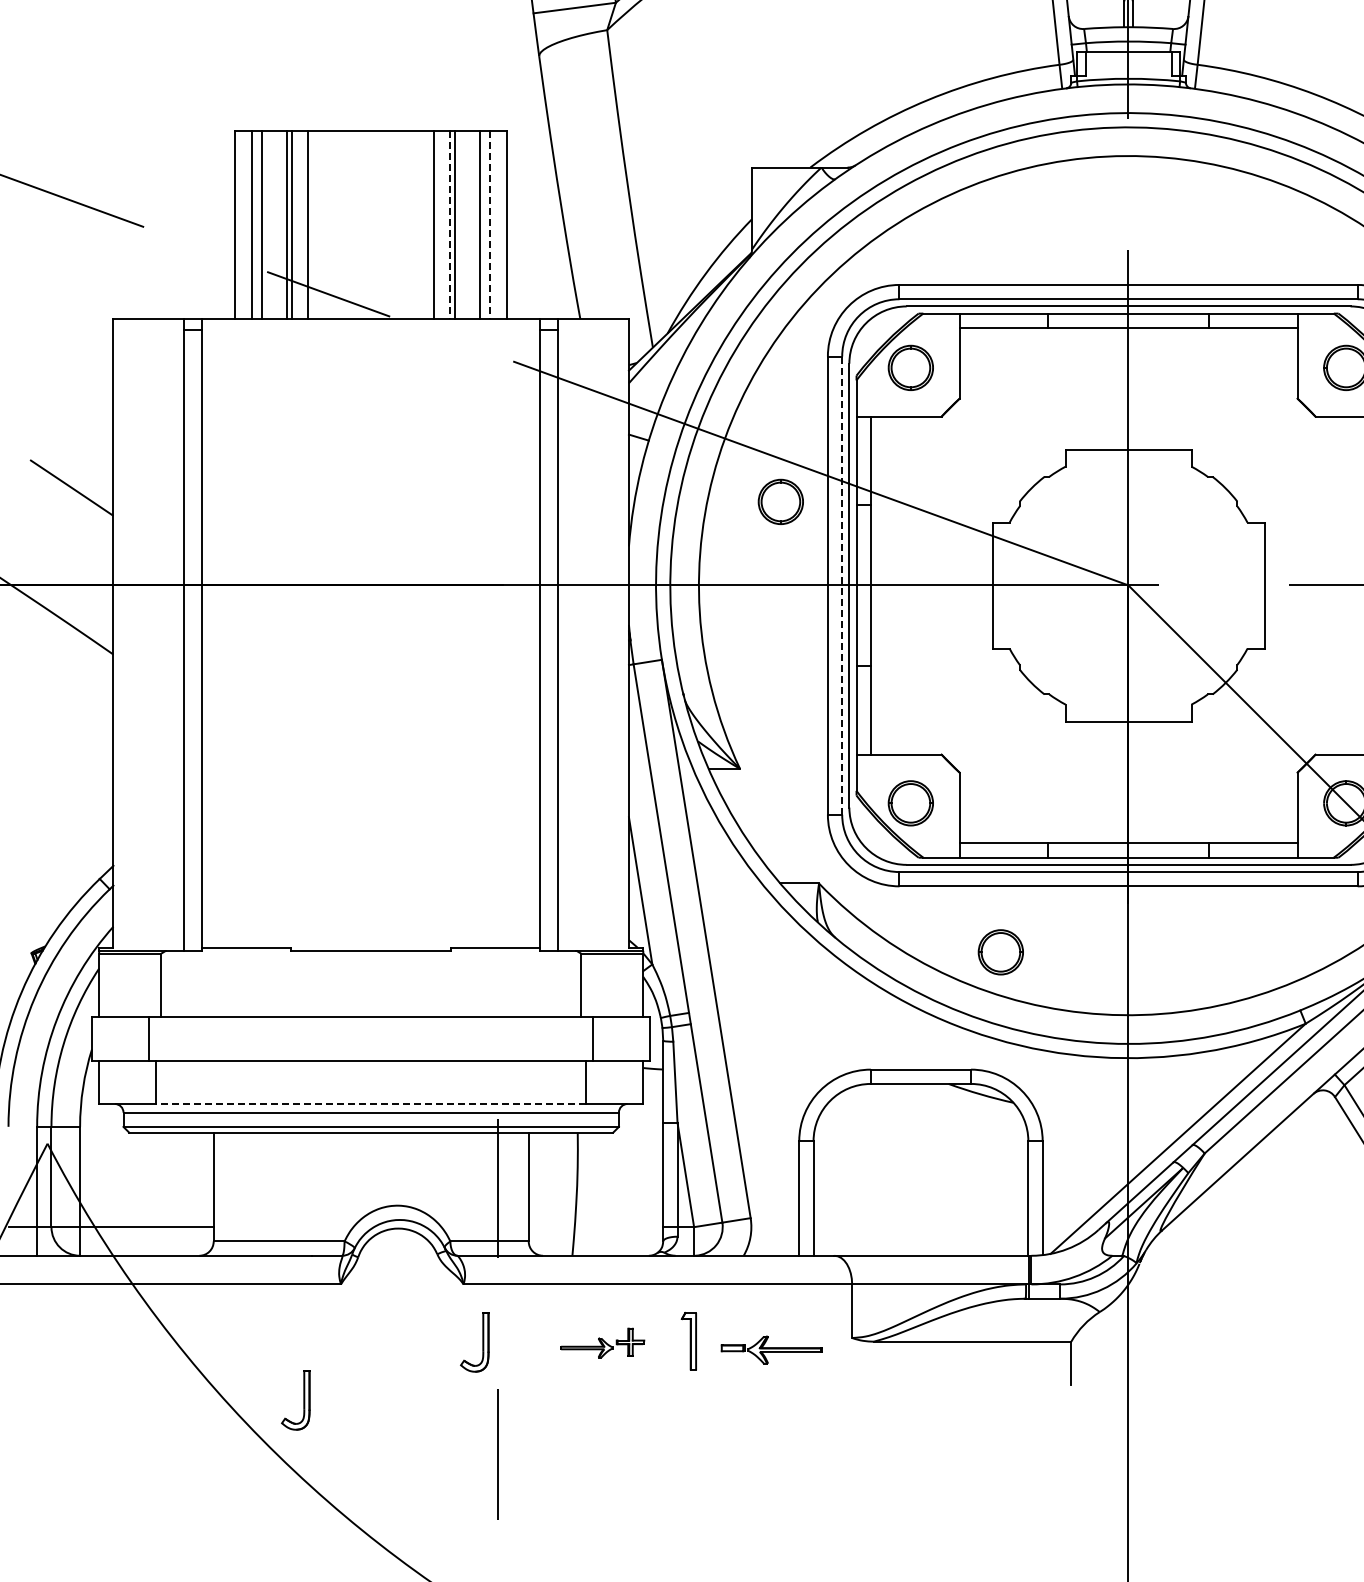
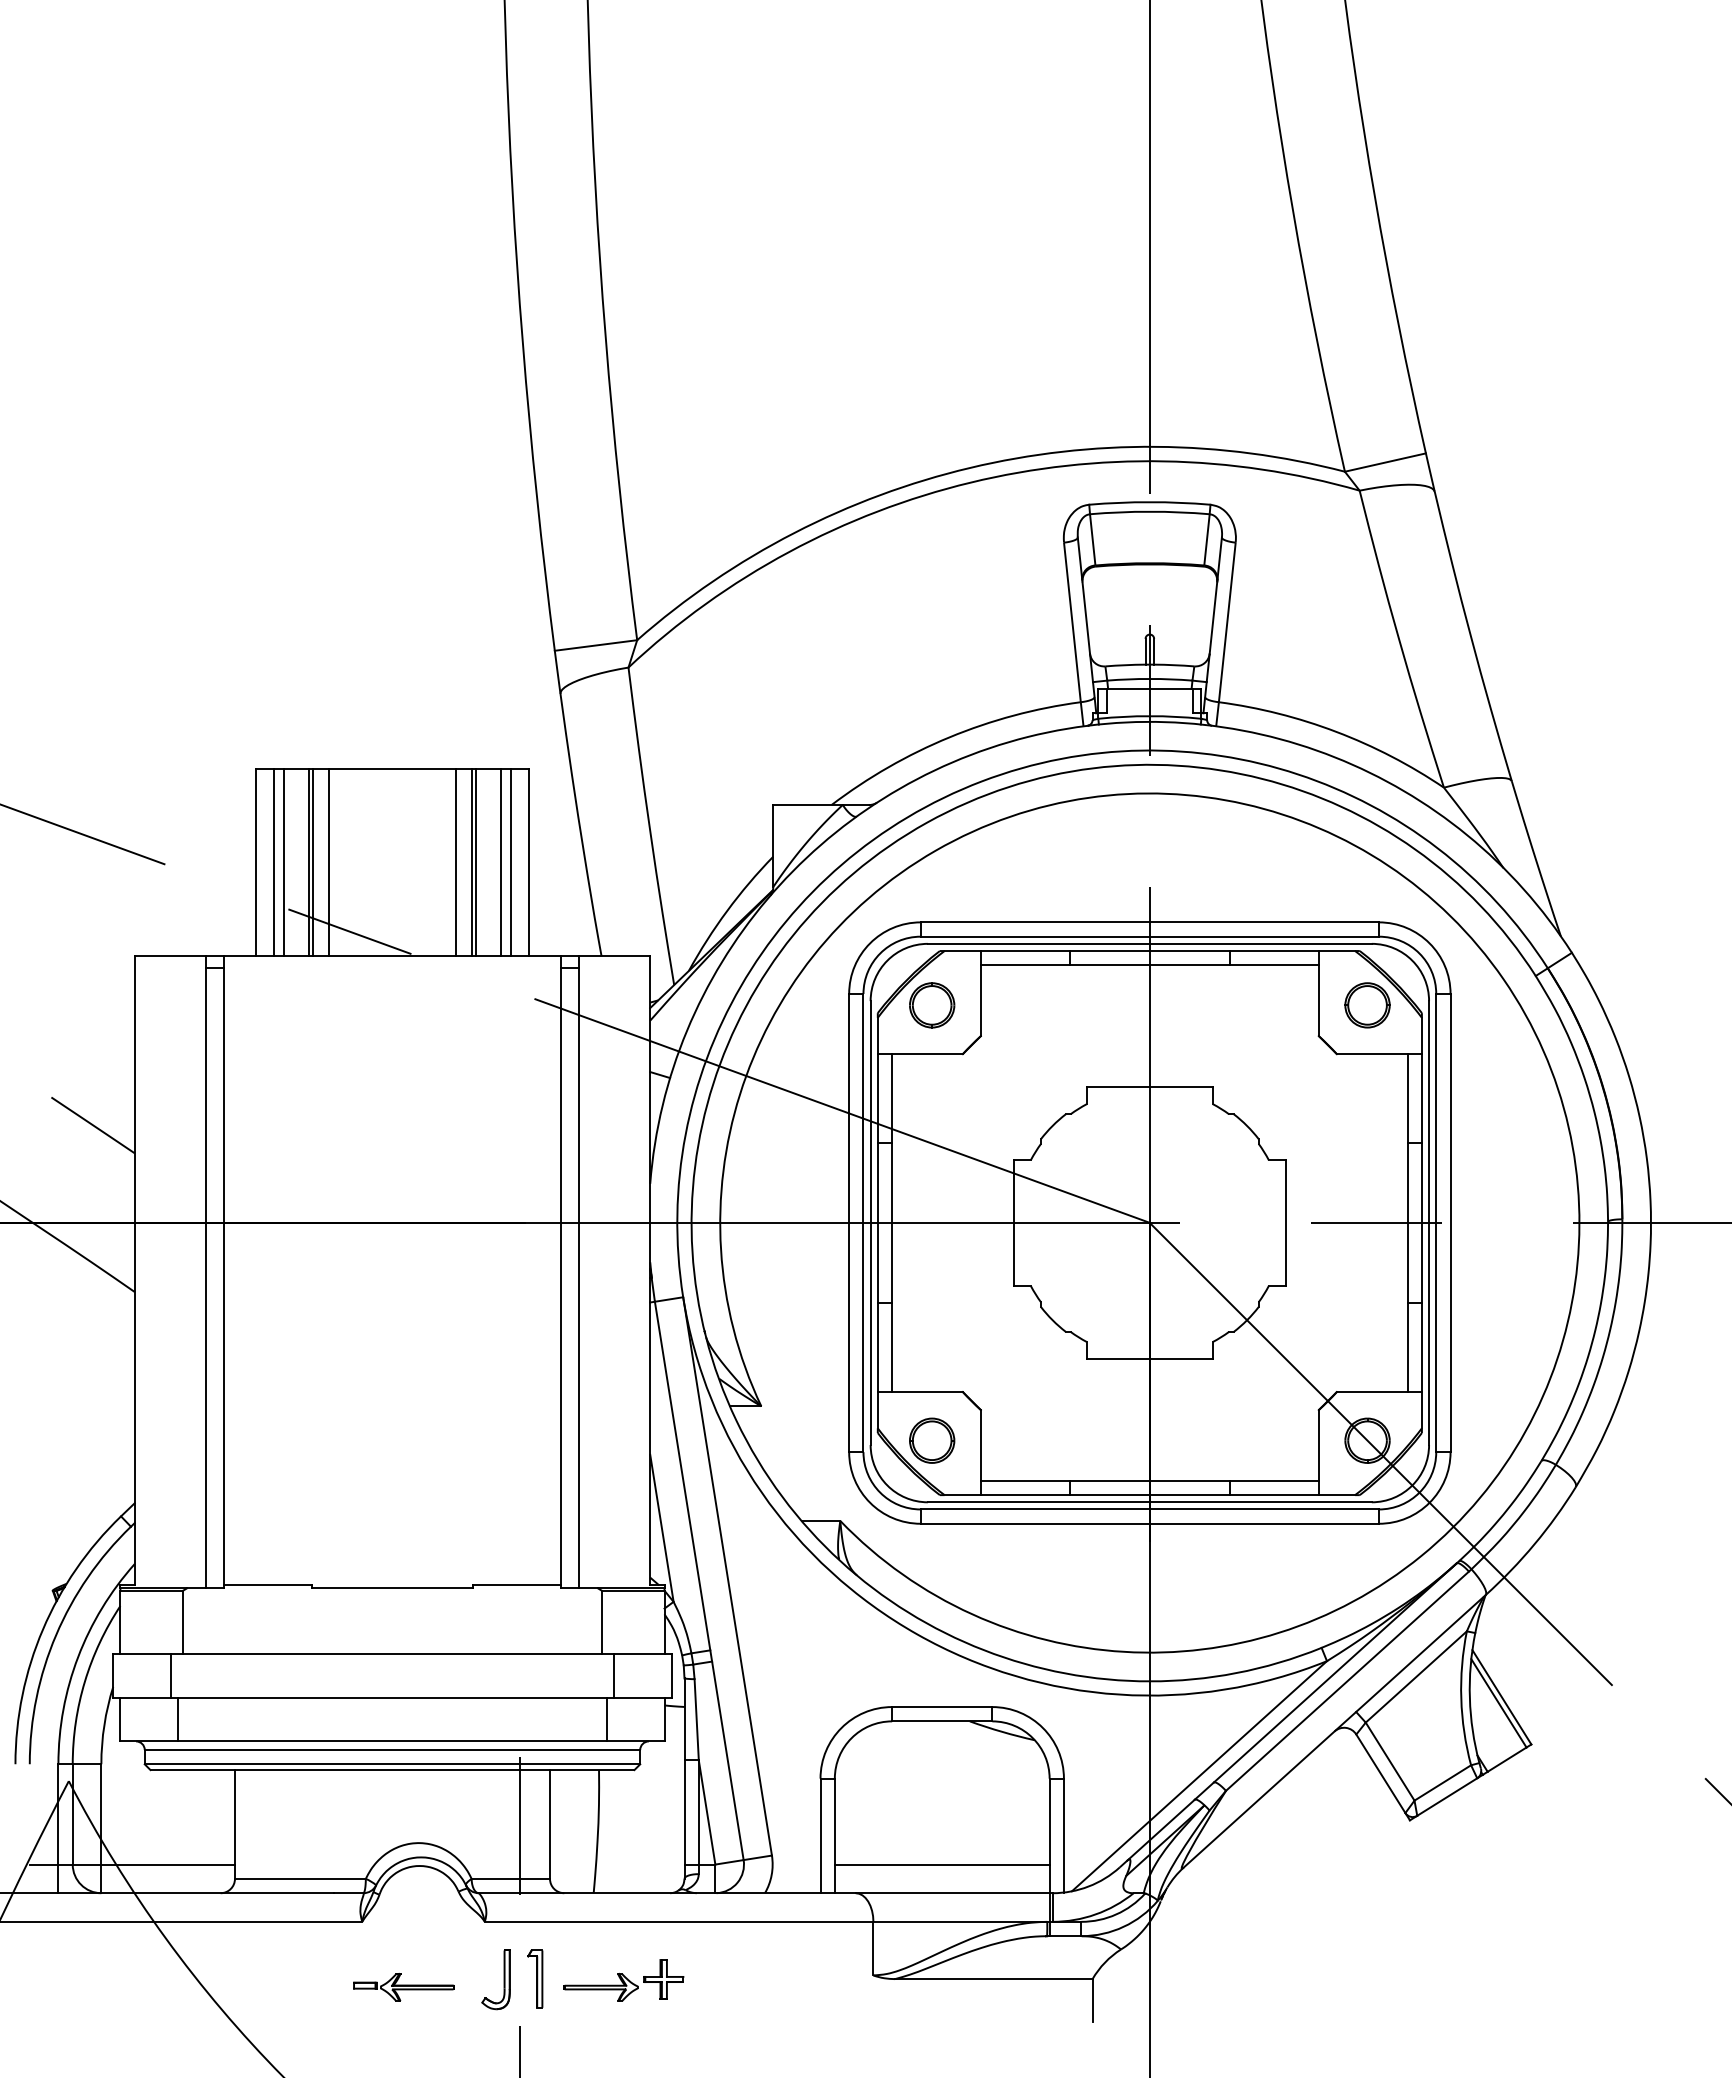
line: (450, 225) -> (471, 862), dashed -> solid
line: (490, 225) -> (511, 862), dashed -> solid
part: (781, 502) -> (802, 1139), removed
line: (842, 586) -> (863, 1223), dashed -> solid
part: (1001, 952) -> (1022, 1589), removed
line: (371, 1104) -> (392, 1741), dashed -> solid
line: (920, 1227) -> (941, 1864), added
part: (689, 1341) -> (535, 1978), moved
part: (602, 1343) -> (623, 1980), size x1.43
part: (771, 1350) -> (403, 1987), moved
part: (303, 1400) -> (324, 2037), removed

